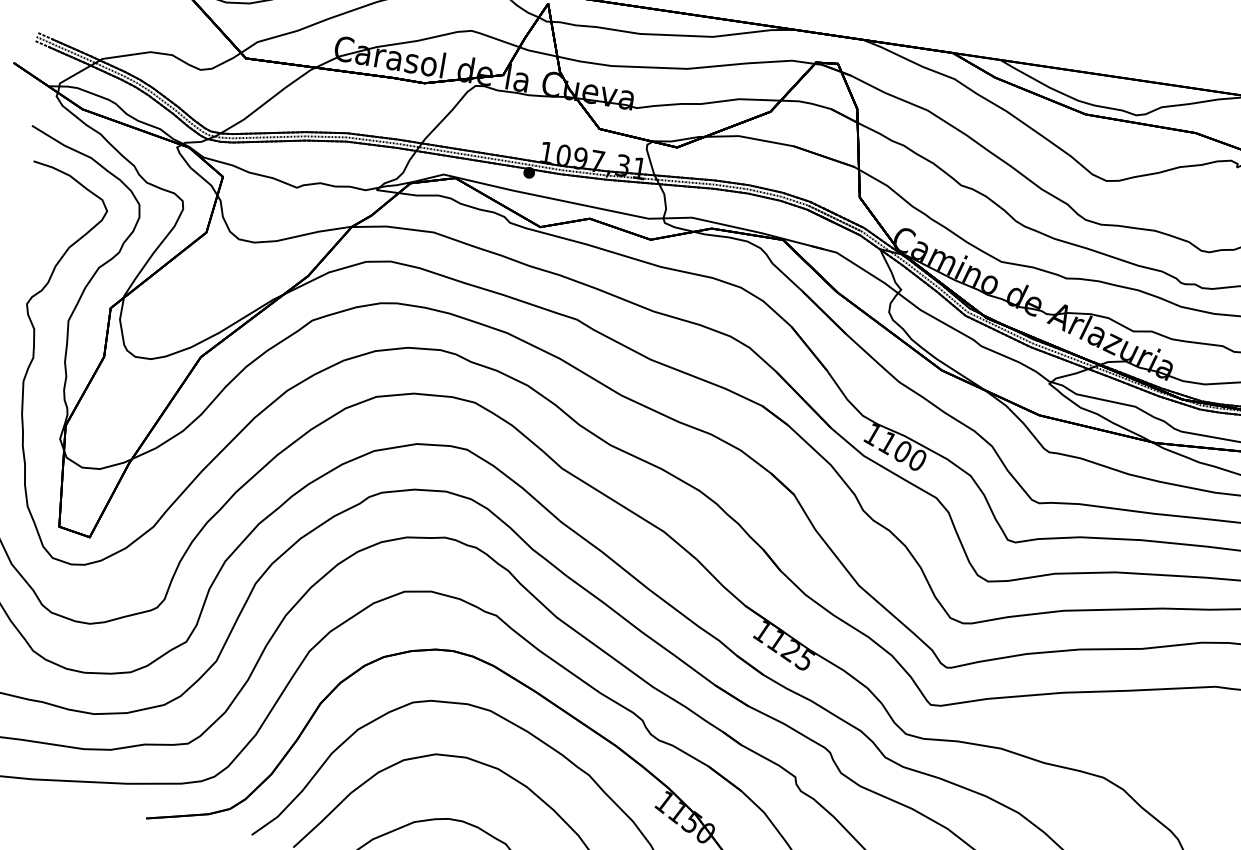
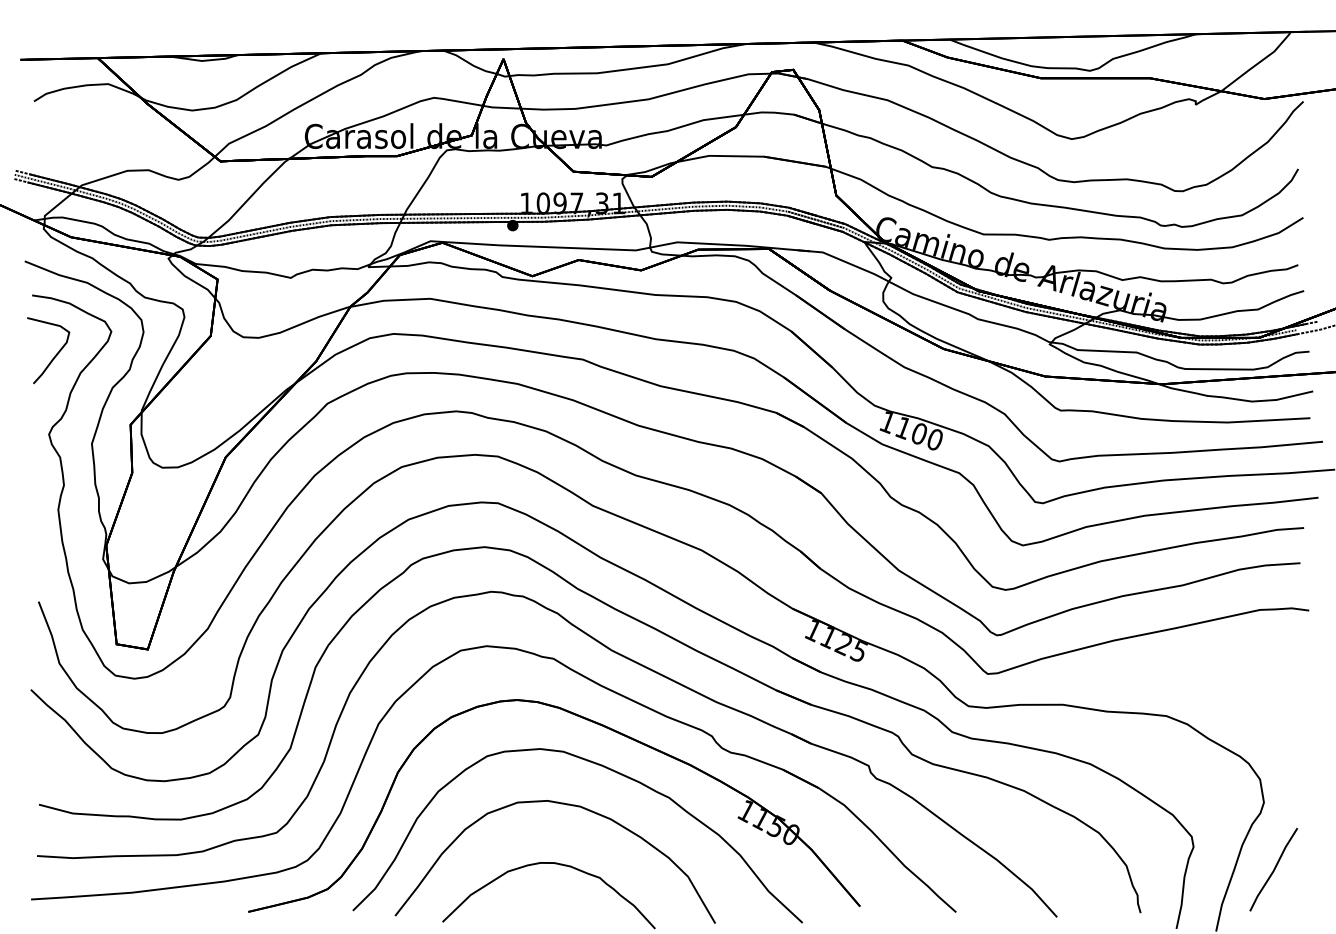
curve: (47, 224) -> (55, 354), added

